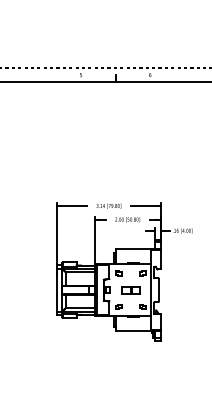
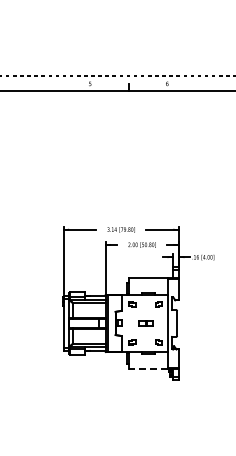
part: (130, 290) -> (145, 323), size x0.7
line: (133, 330) -> (148, 368), solid -> dashed

